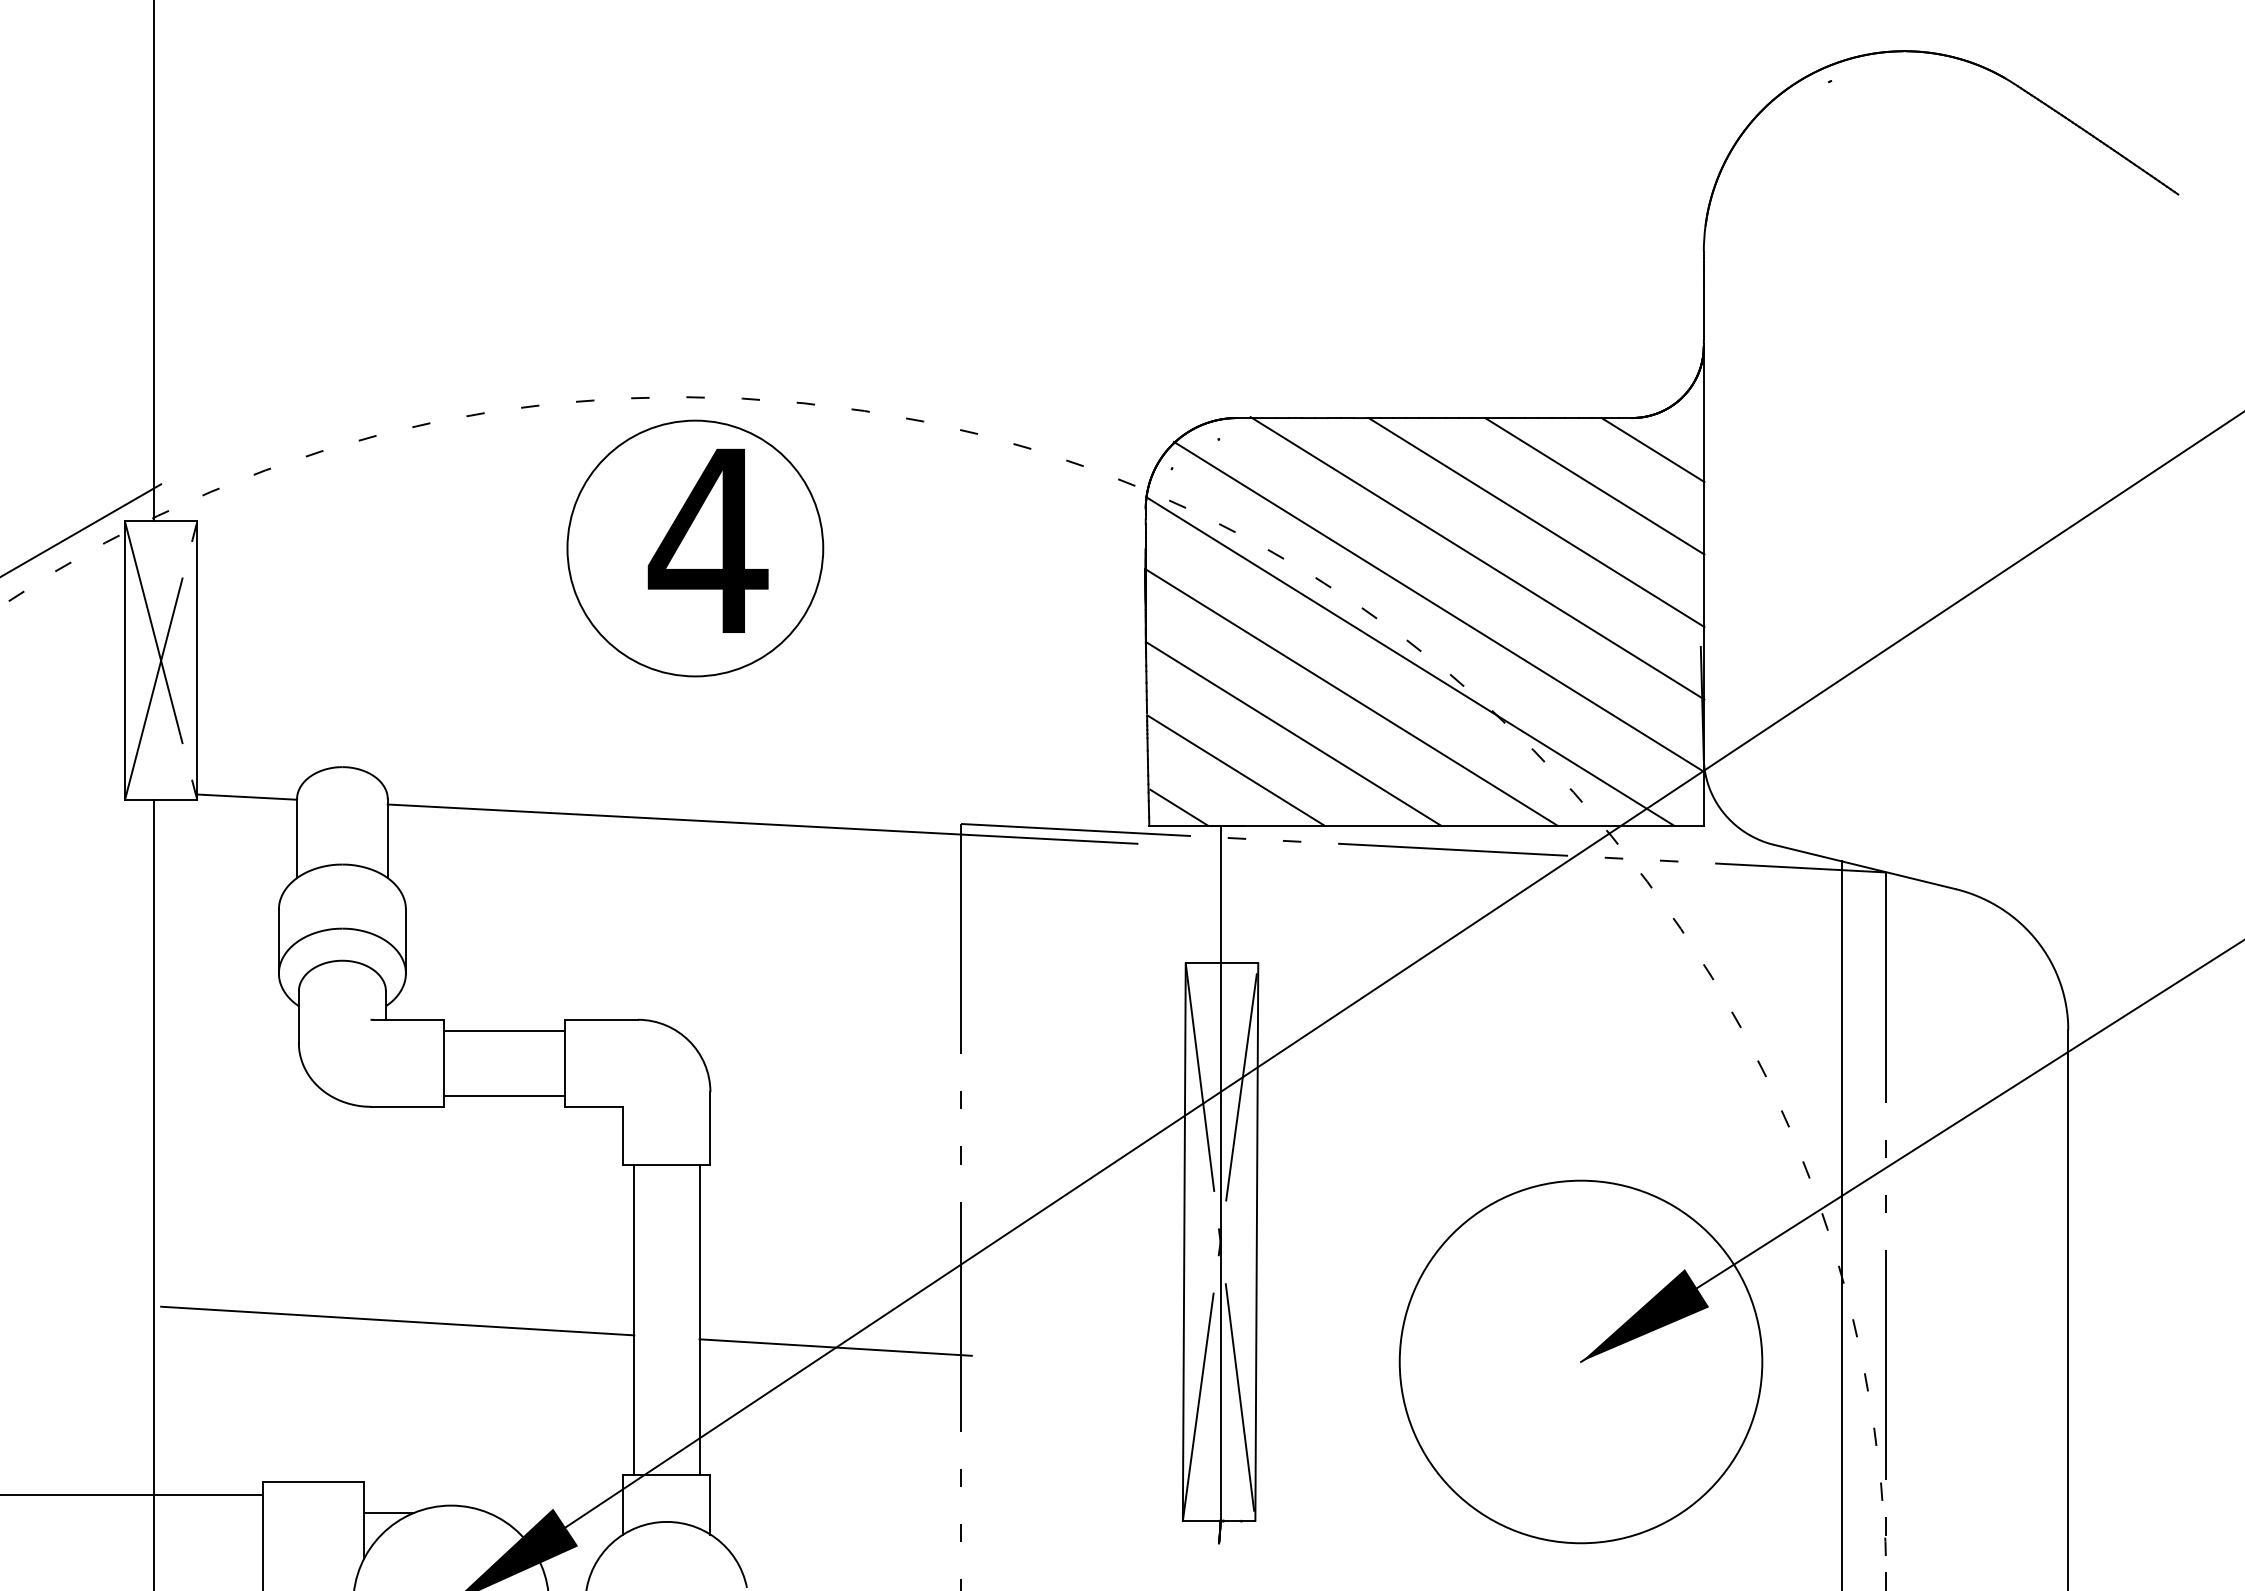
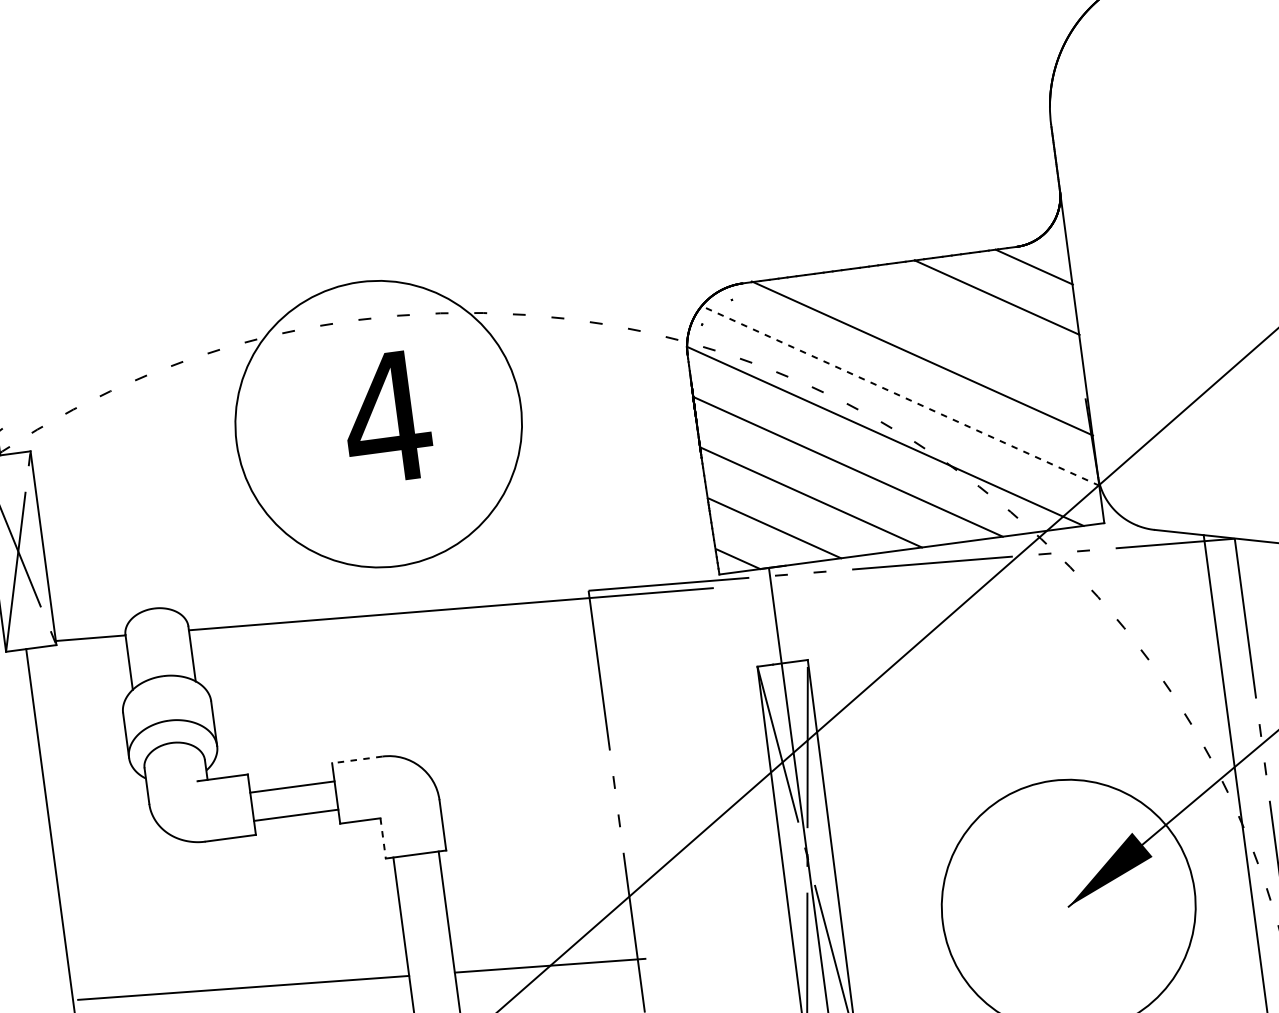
line: (1536, 522) -> (960, 328), removed
circle: (695, 548) -> (378, 424), size x1.6
line: (1438, 606) -> (899, 395), solid -> dashed
line: (601, 1019) -> (357, 759), solid -> dashed
line: (504, 1030) -> (296, 815), moved
line: (504, 1095) -> (292, 786), moved
line: (623, 1136) -> (383, 838), solid -> dashed

